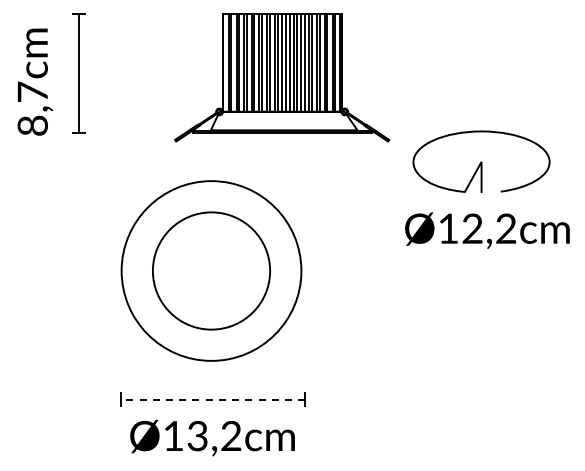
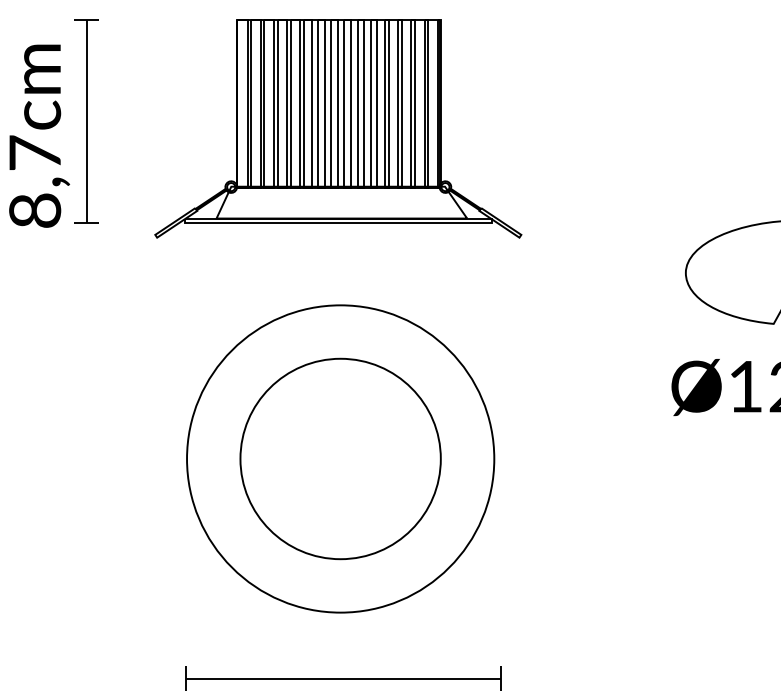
part: (78, 73) -> (85, 121), moved
part: (282, 77) -> (338, 128), moved
line: (212, 399) -> (342, 678), dashed -> solid

